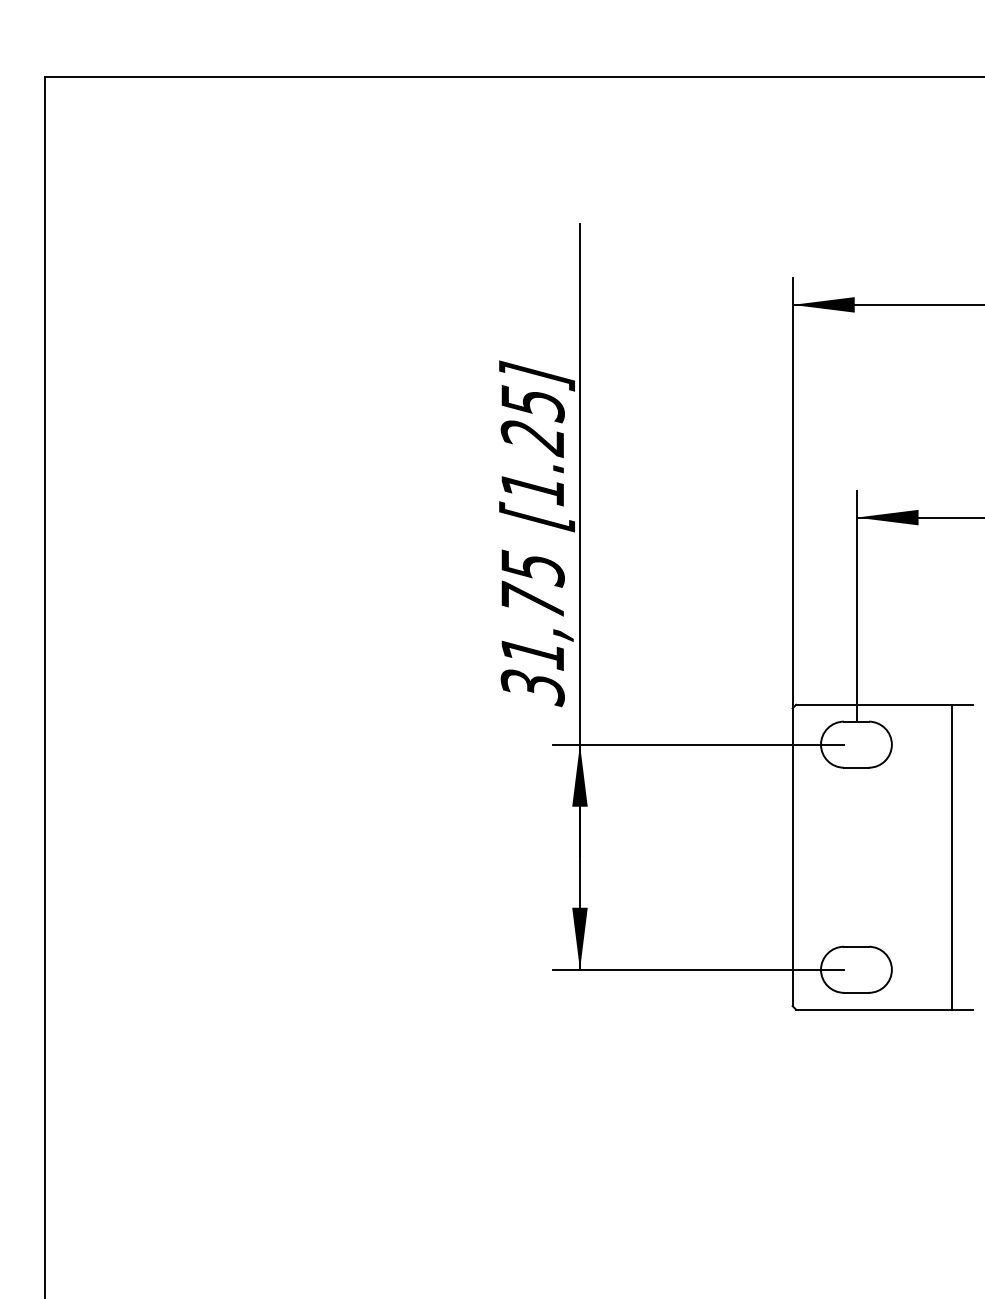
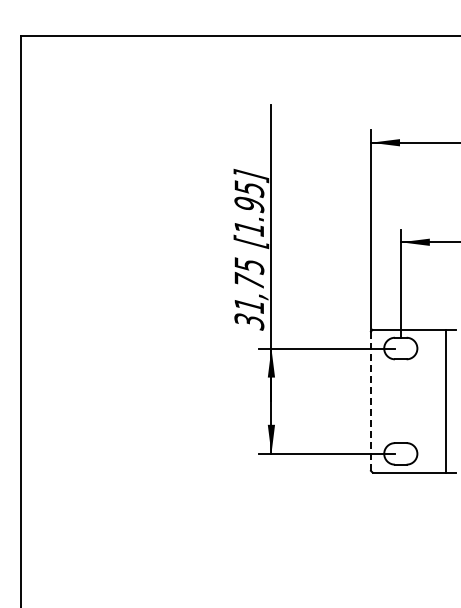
text: (533, 439) -> (249, 205), [1.25] -> [1.95]
line: (791, 857) -> (370, 401), solid -> dashed

